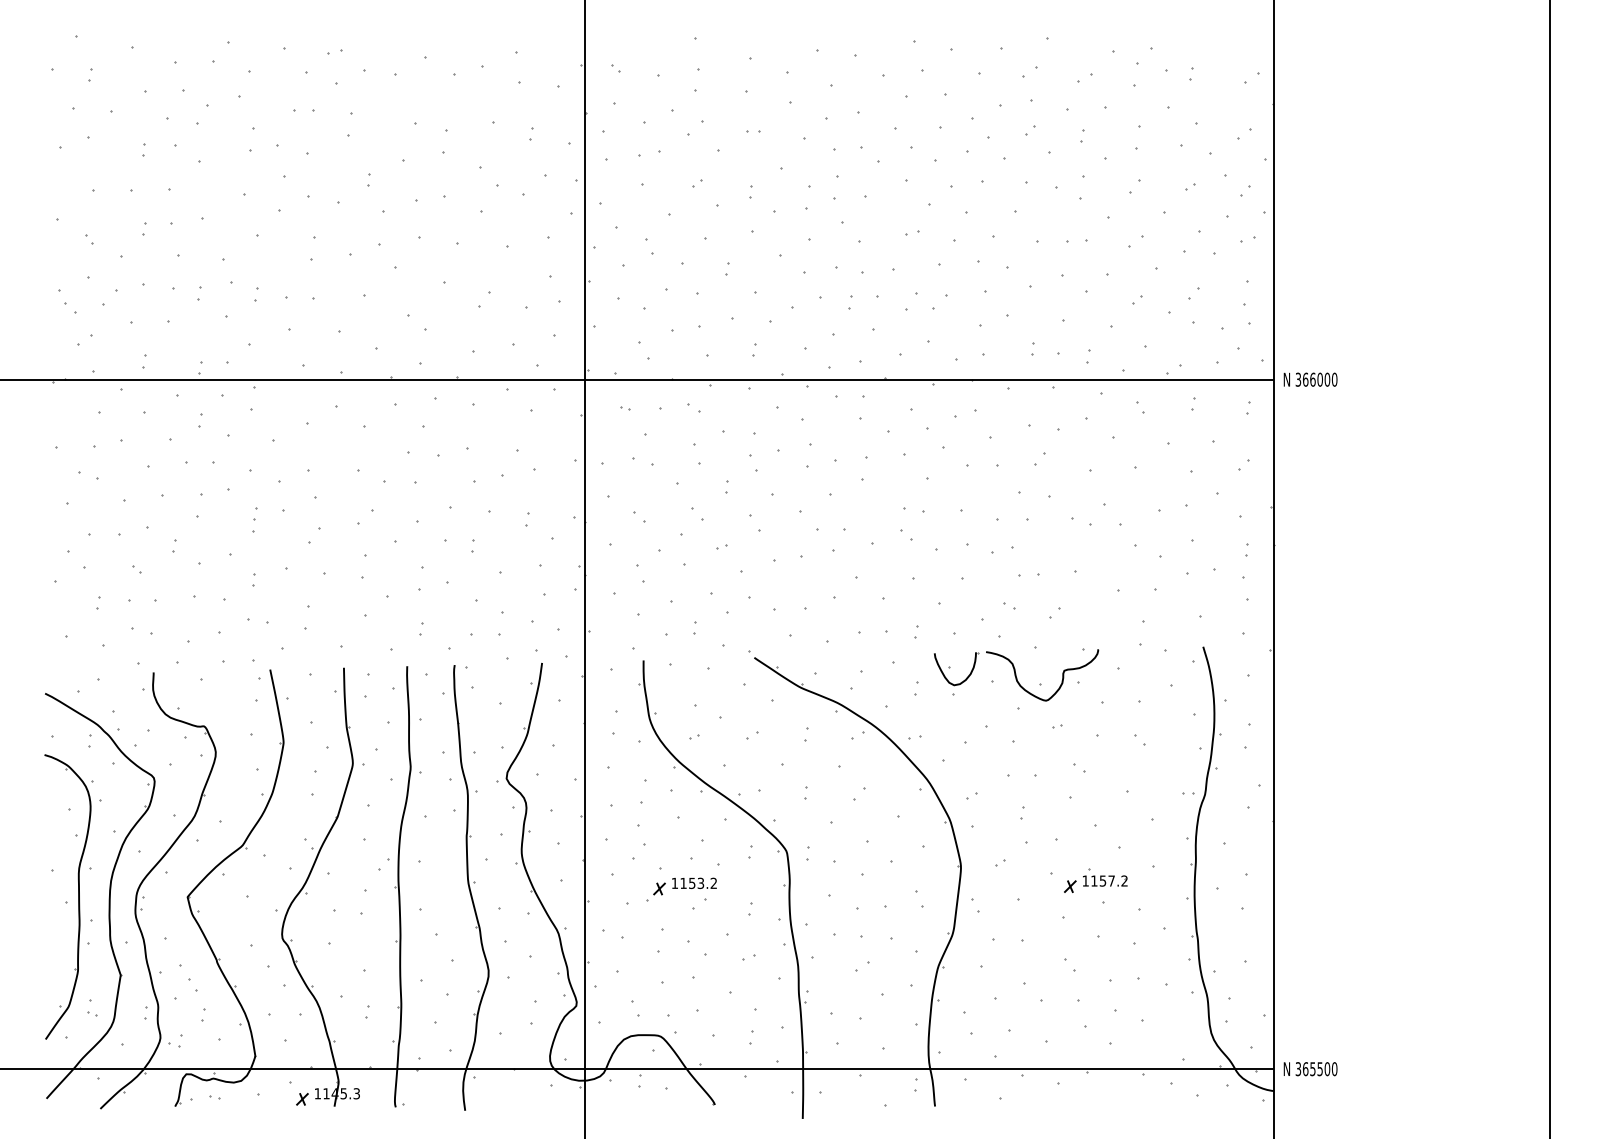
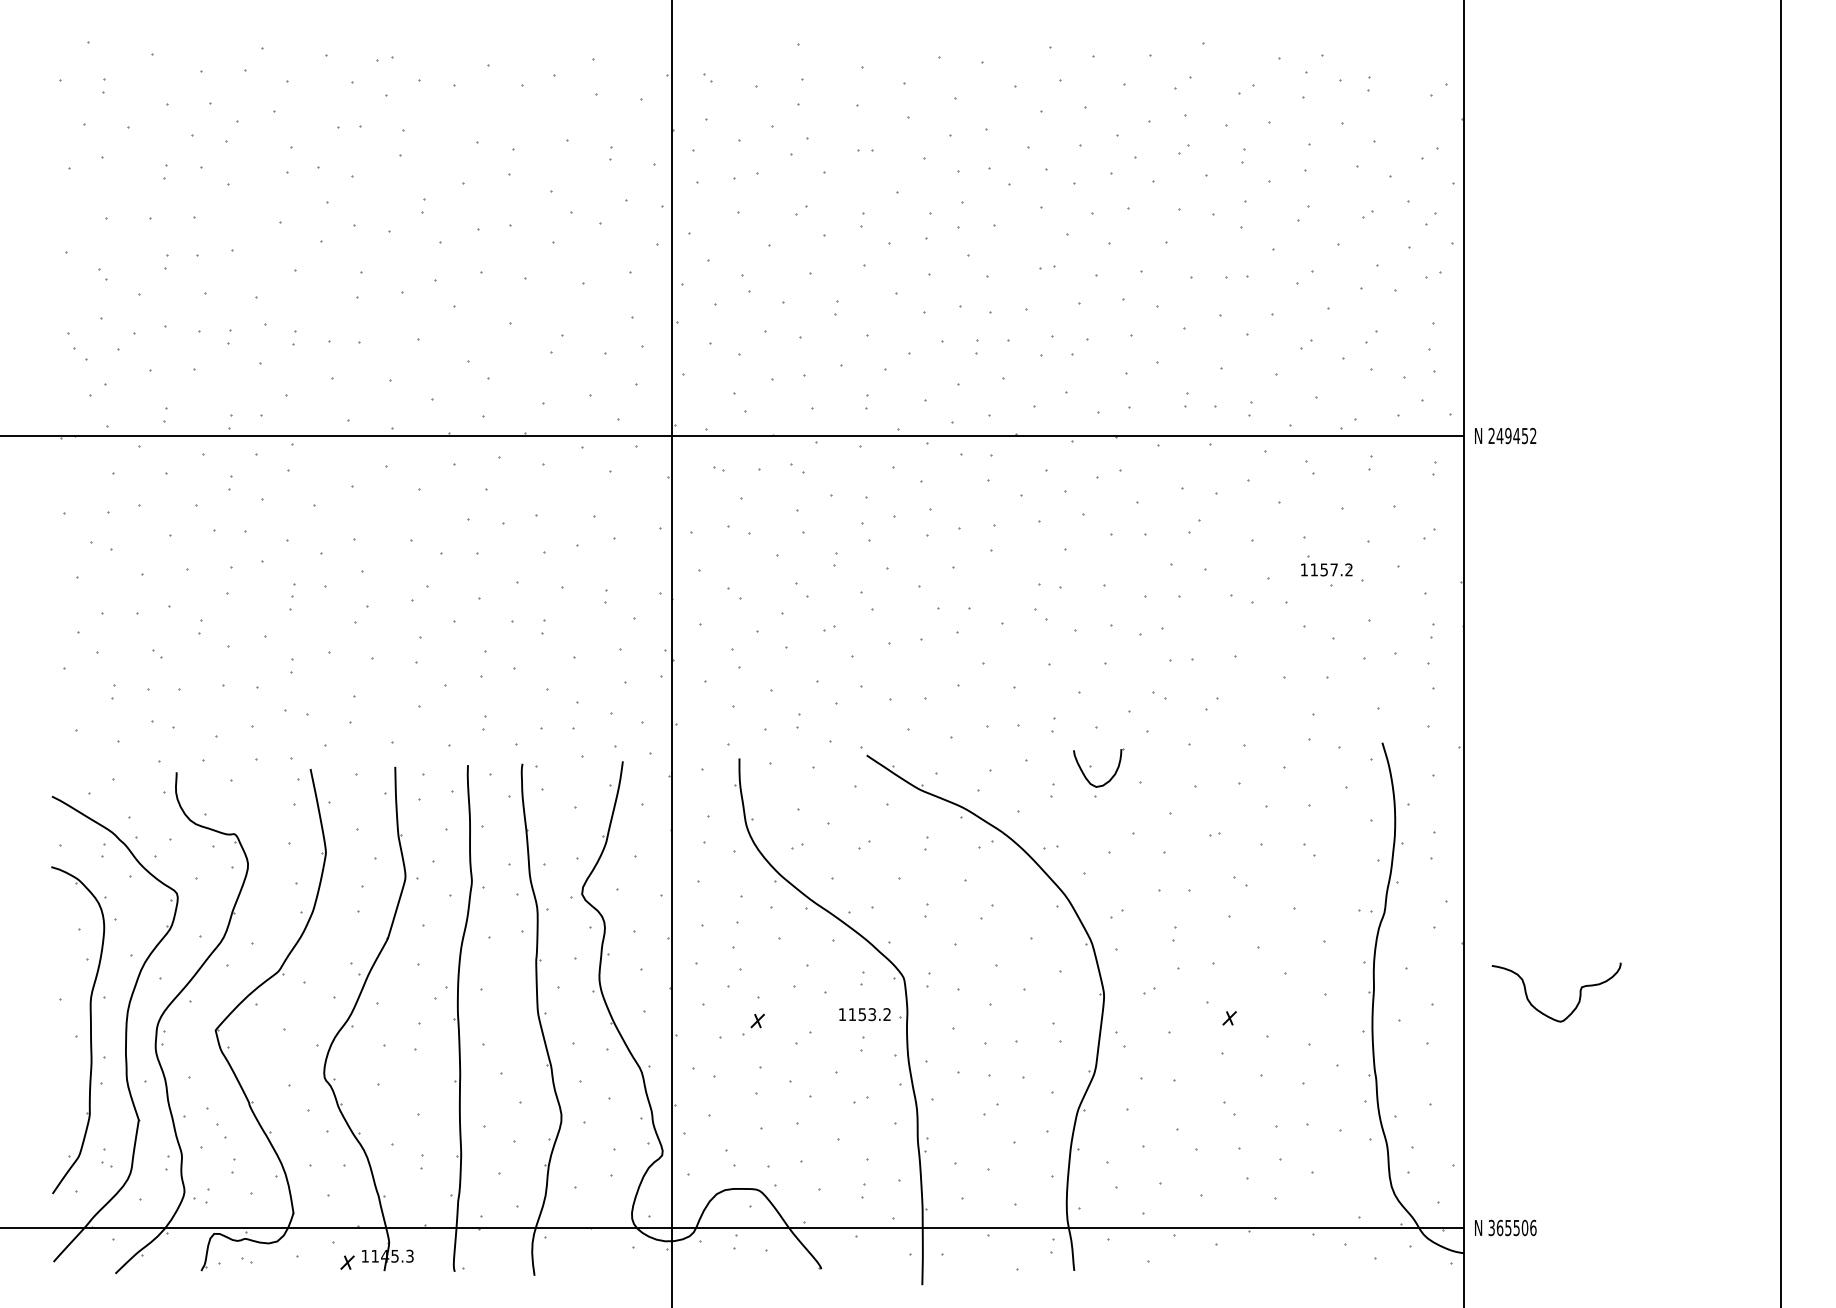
text: (1316, 379) -> (1512, 435), 366000 -> 249452
curve: (1062, 675) -> (1579, 992), moved
part: (1104, 877) -> (1326, 565), moved
text: (694, 883) -> (864, 1014), moved
text: (1334, 1068) -> (1533, 1227), 365500 -> 365506

